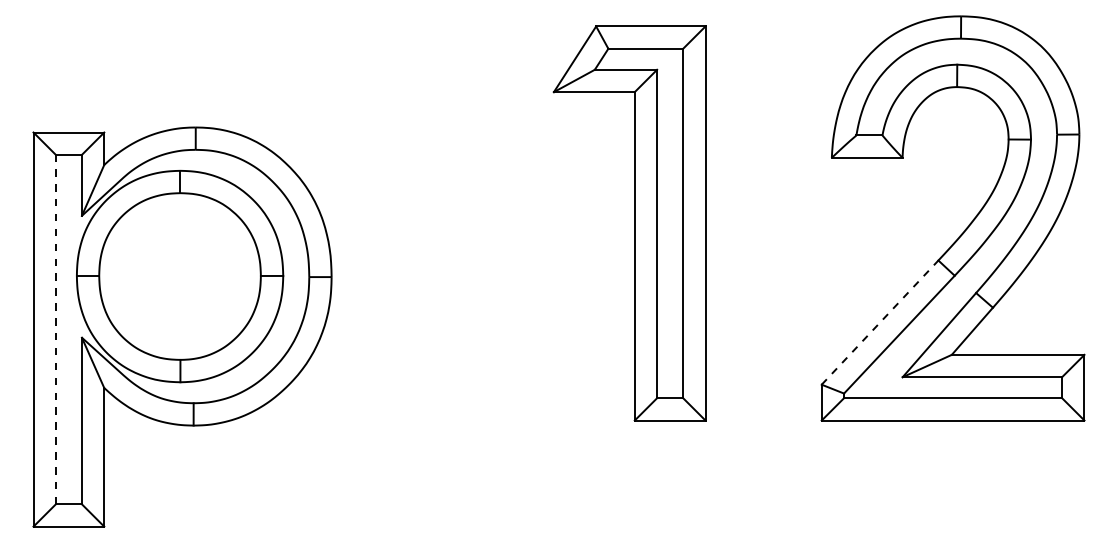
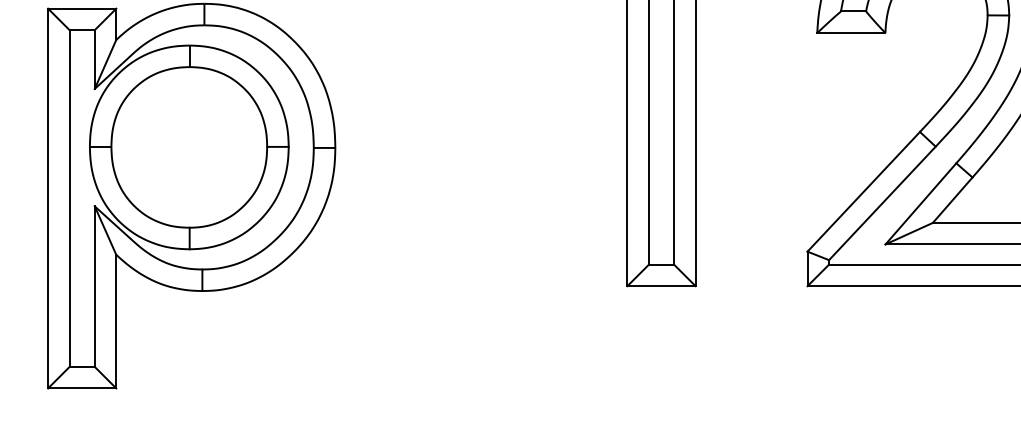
line: (880, 322) -> (864, 191), dashed -> solid
line: (55, 329) -> (69, 198), dashed -> solid

